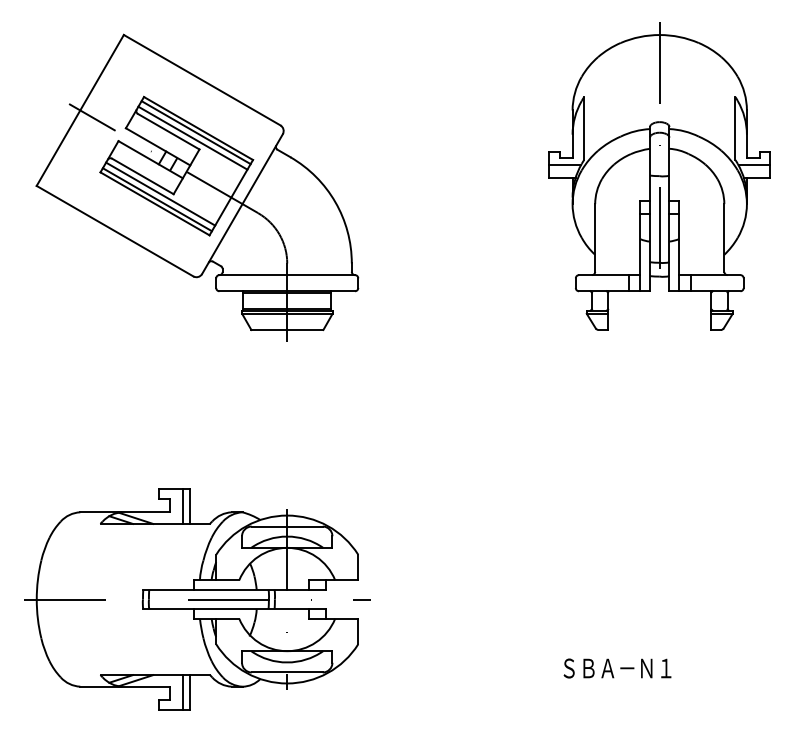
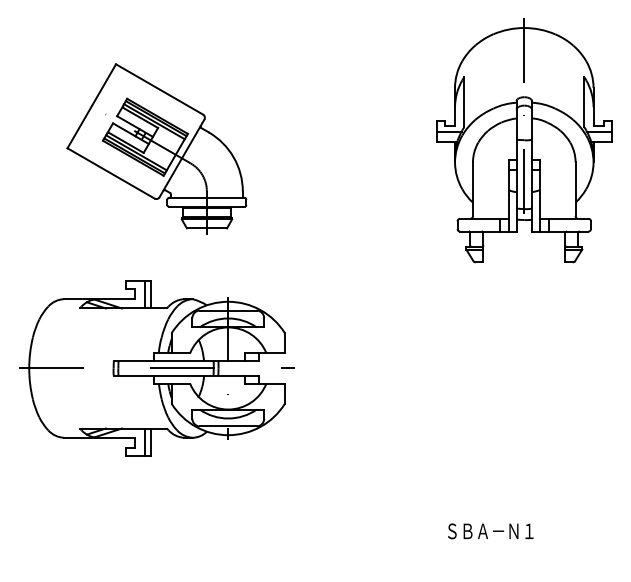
part: (197, 187) -> (156, 149), size x0.7
part: (197, 599) -> (156, 368), moved

